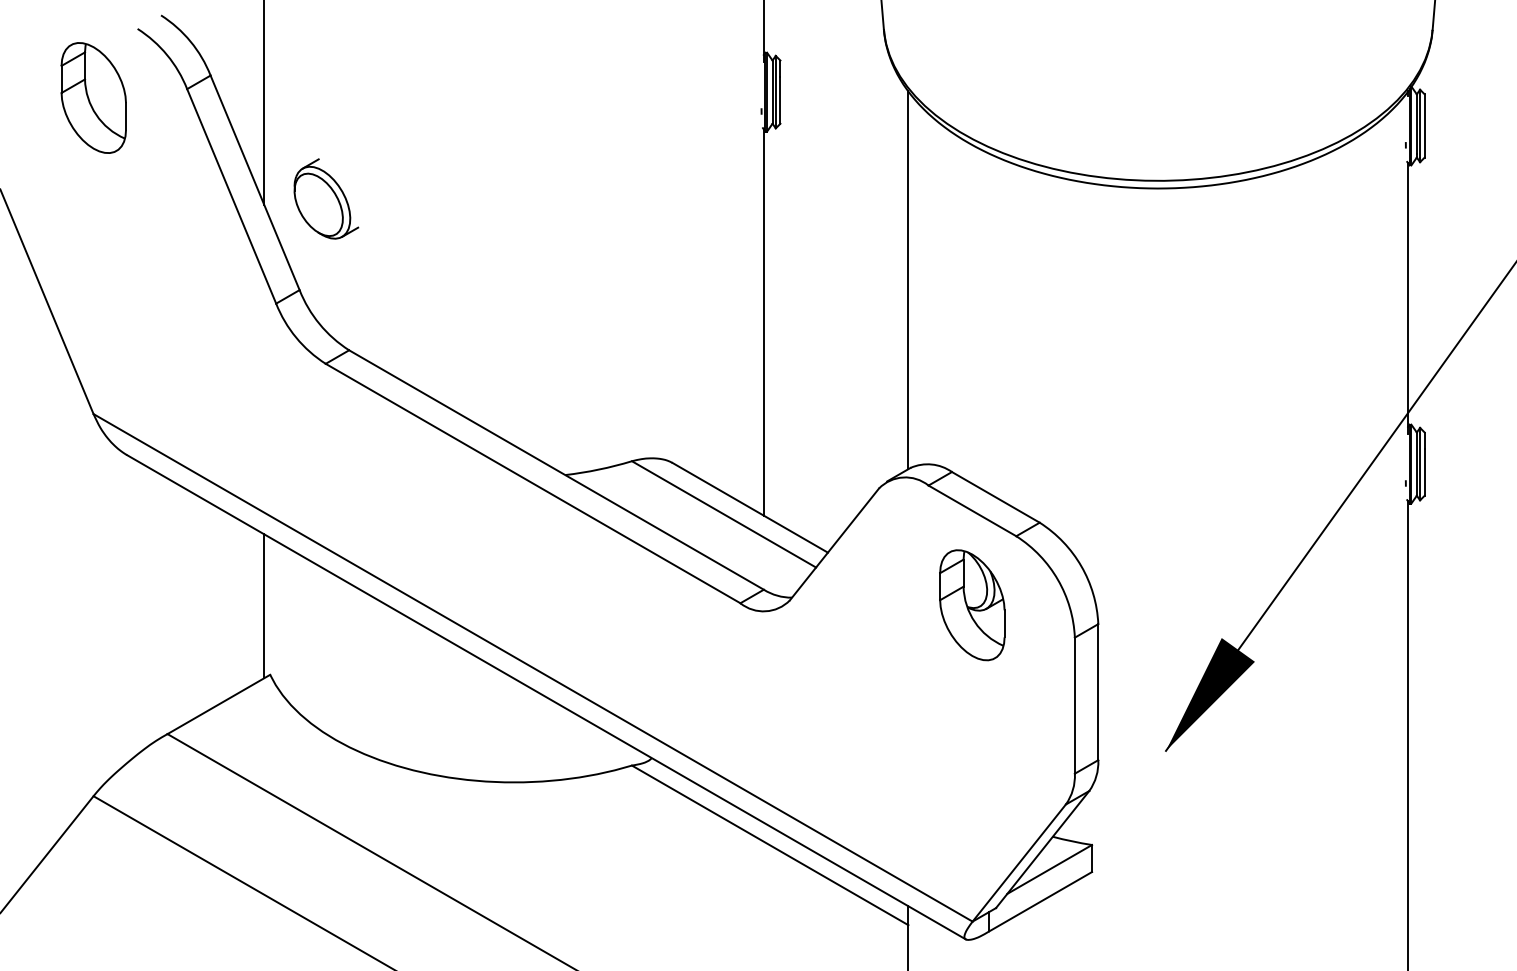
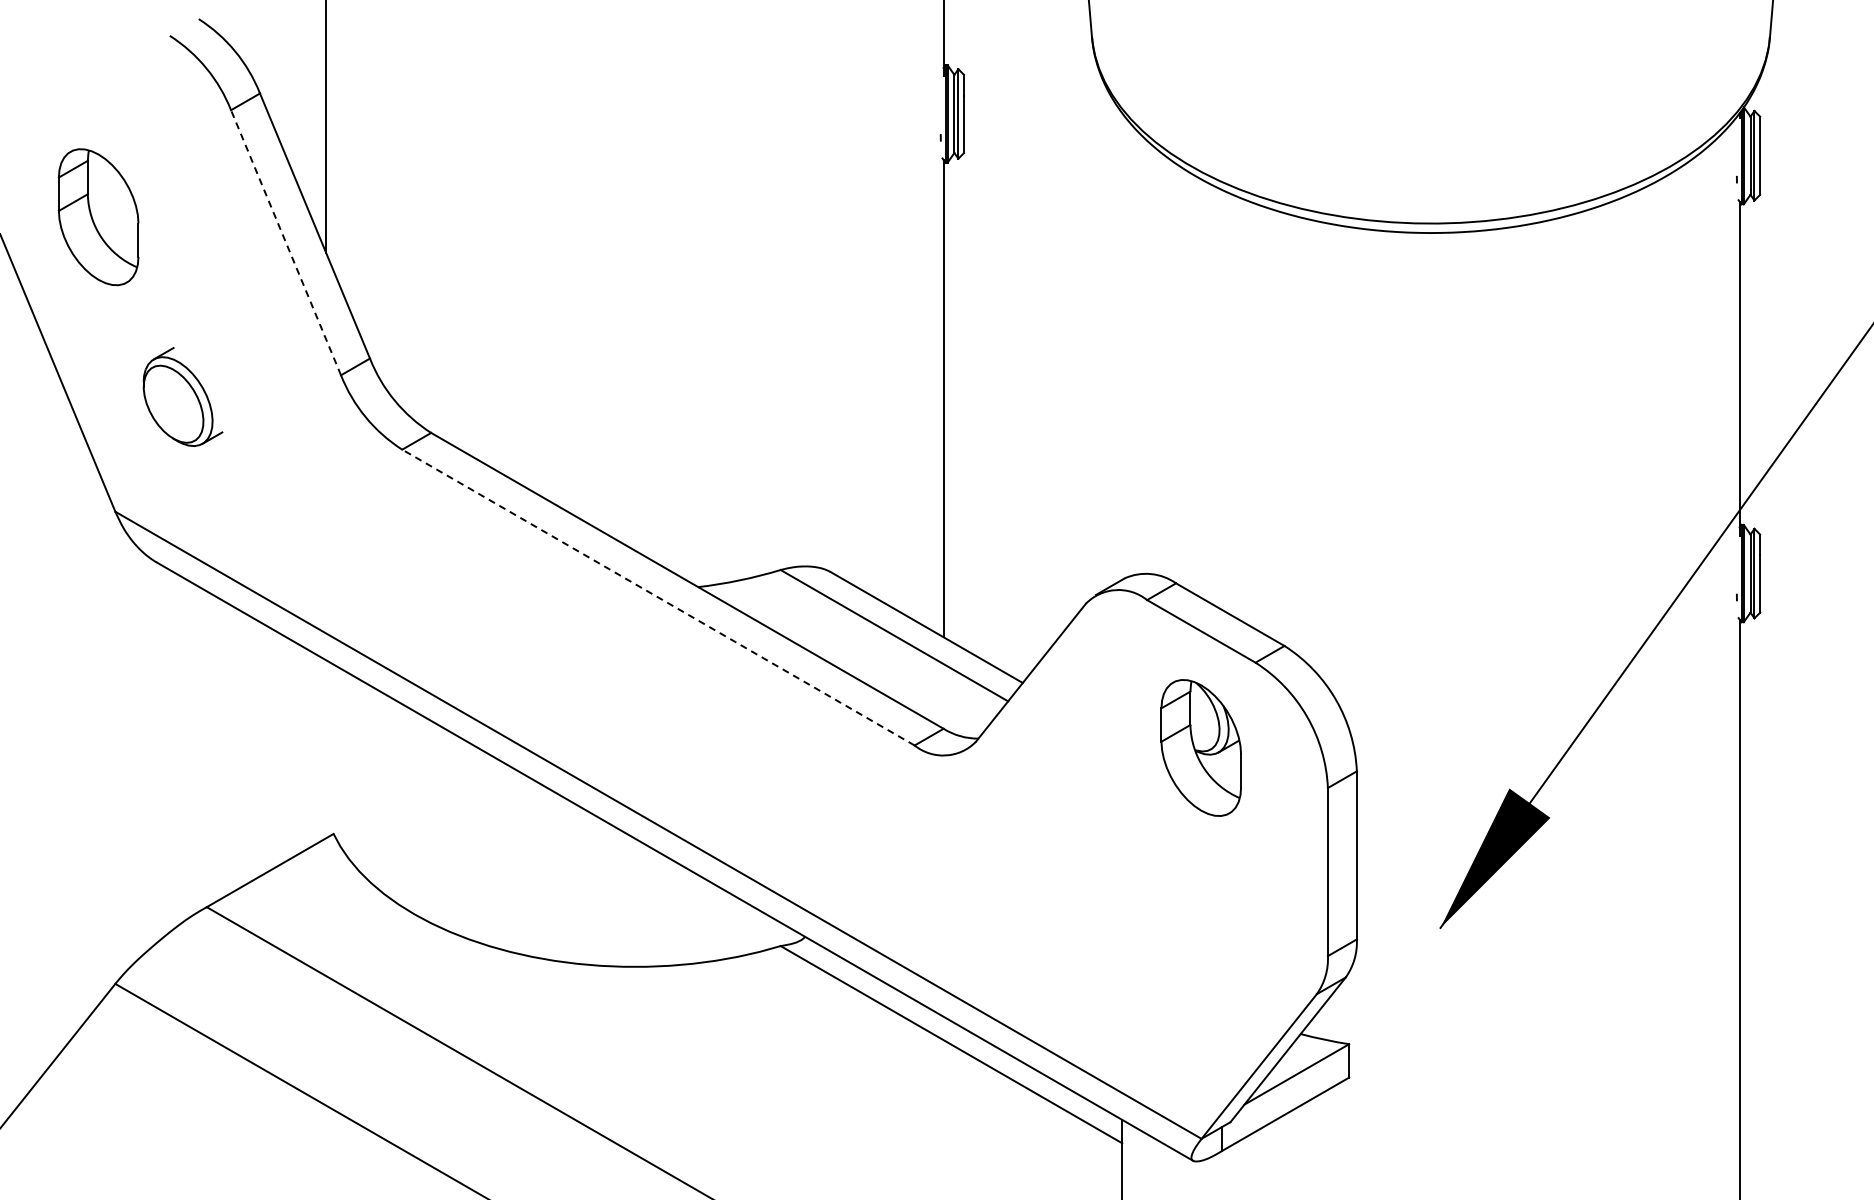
part: (93, 98) -> (98, 217), moved
line: (231, 196) -> (285, 242), solid -> dashed
part: (325, 198) -> (182, 396), moved
line: (908, 280) -> (1122, 346), removed
line: (533, 483) -> (658, 597), solid -> dashed
line: (264, 606) -> (326, 749), removed

